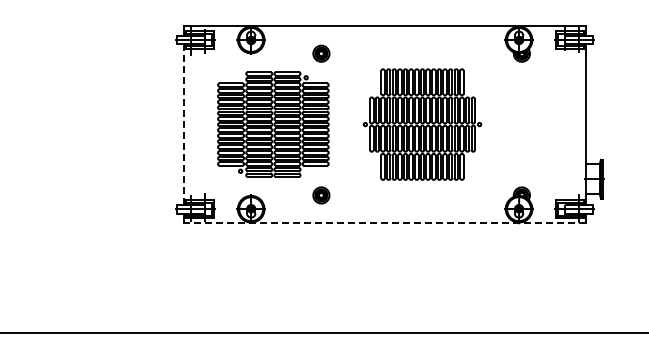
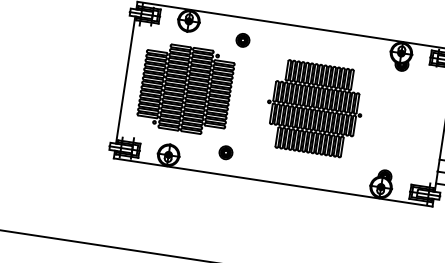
part: (273, 124) -> (186, 89), moved
line: (184, 125) -> (125, 80), dashed -> solid
line: (385, 223) -> (273, 182), dashed -> solid

